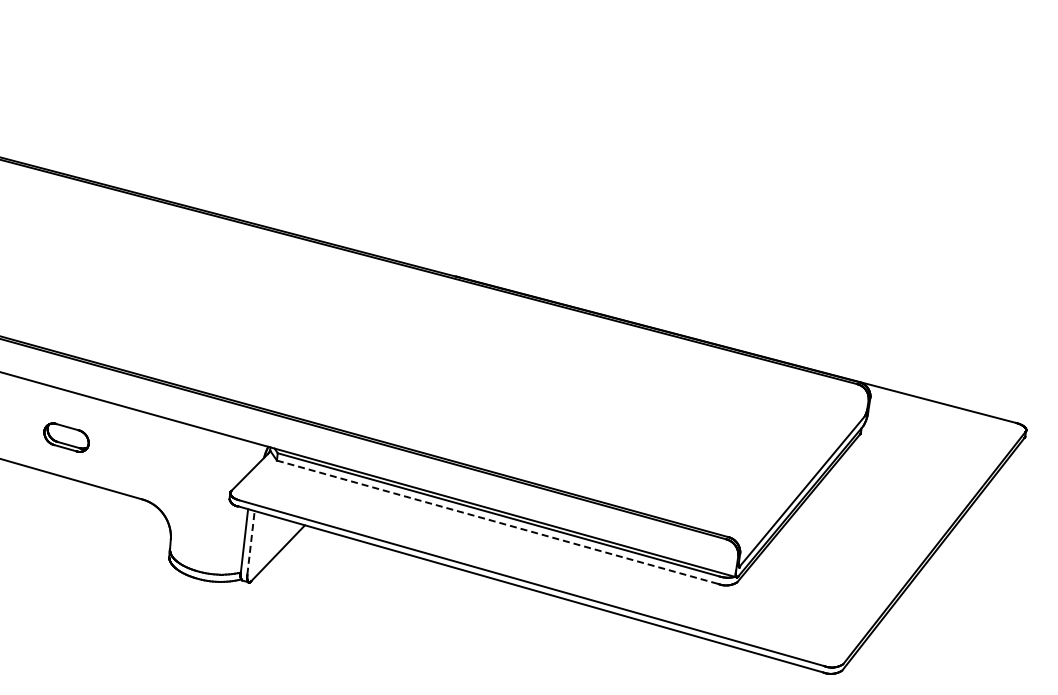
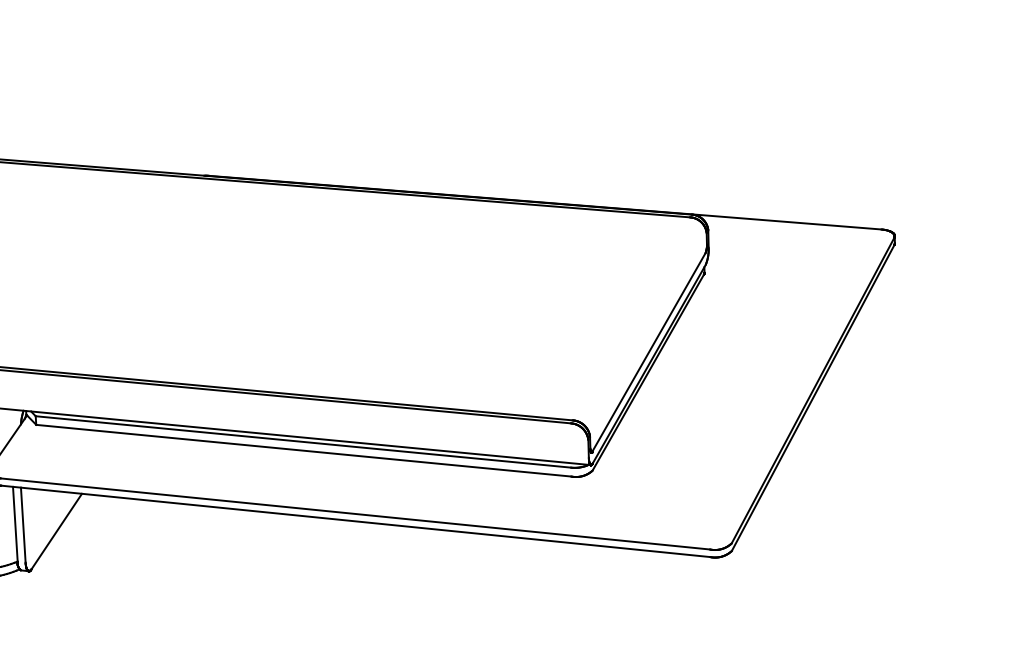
line: (498, 522) -> (304, 450), dashed -> solid
line: (251, 542) -> (23, 524), dashed -> solid

